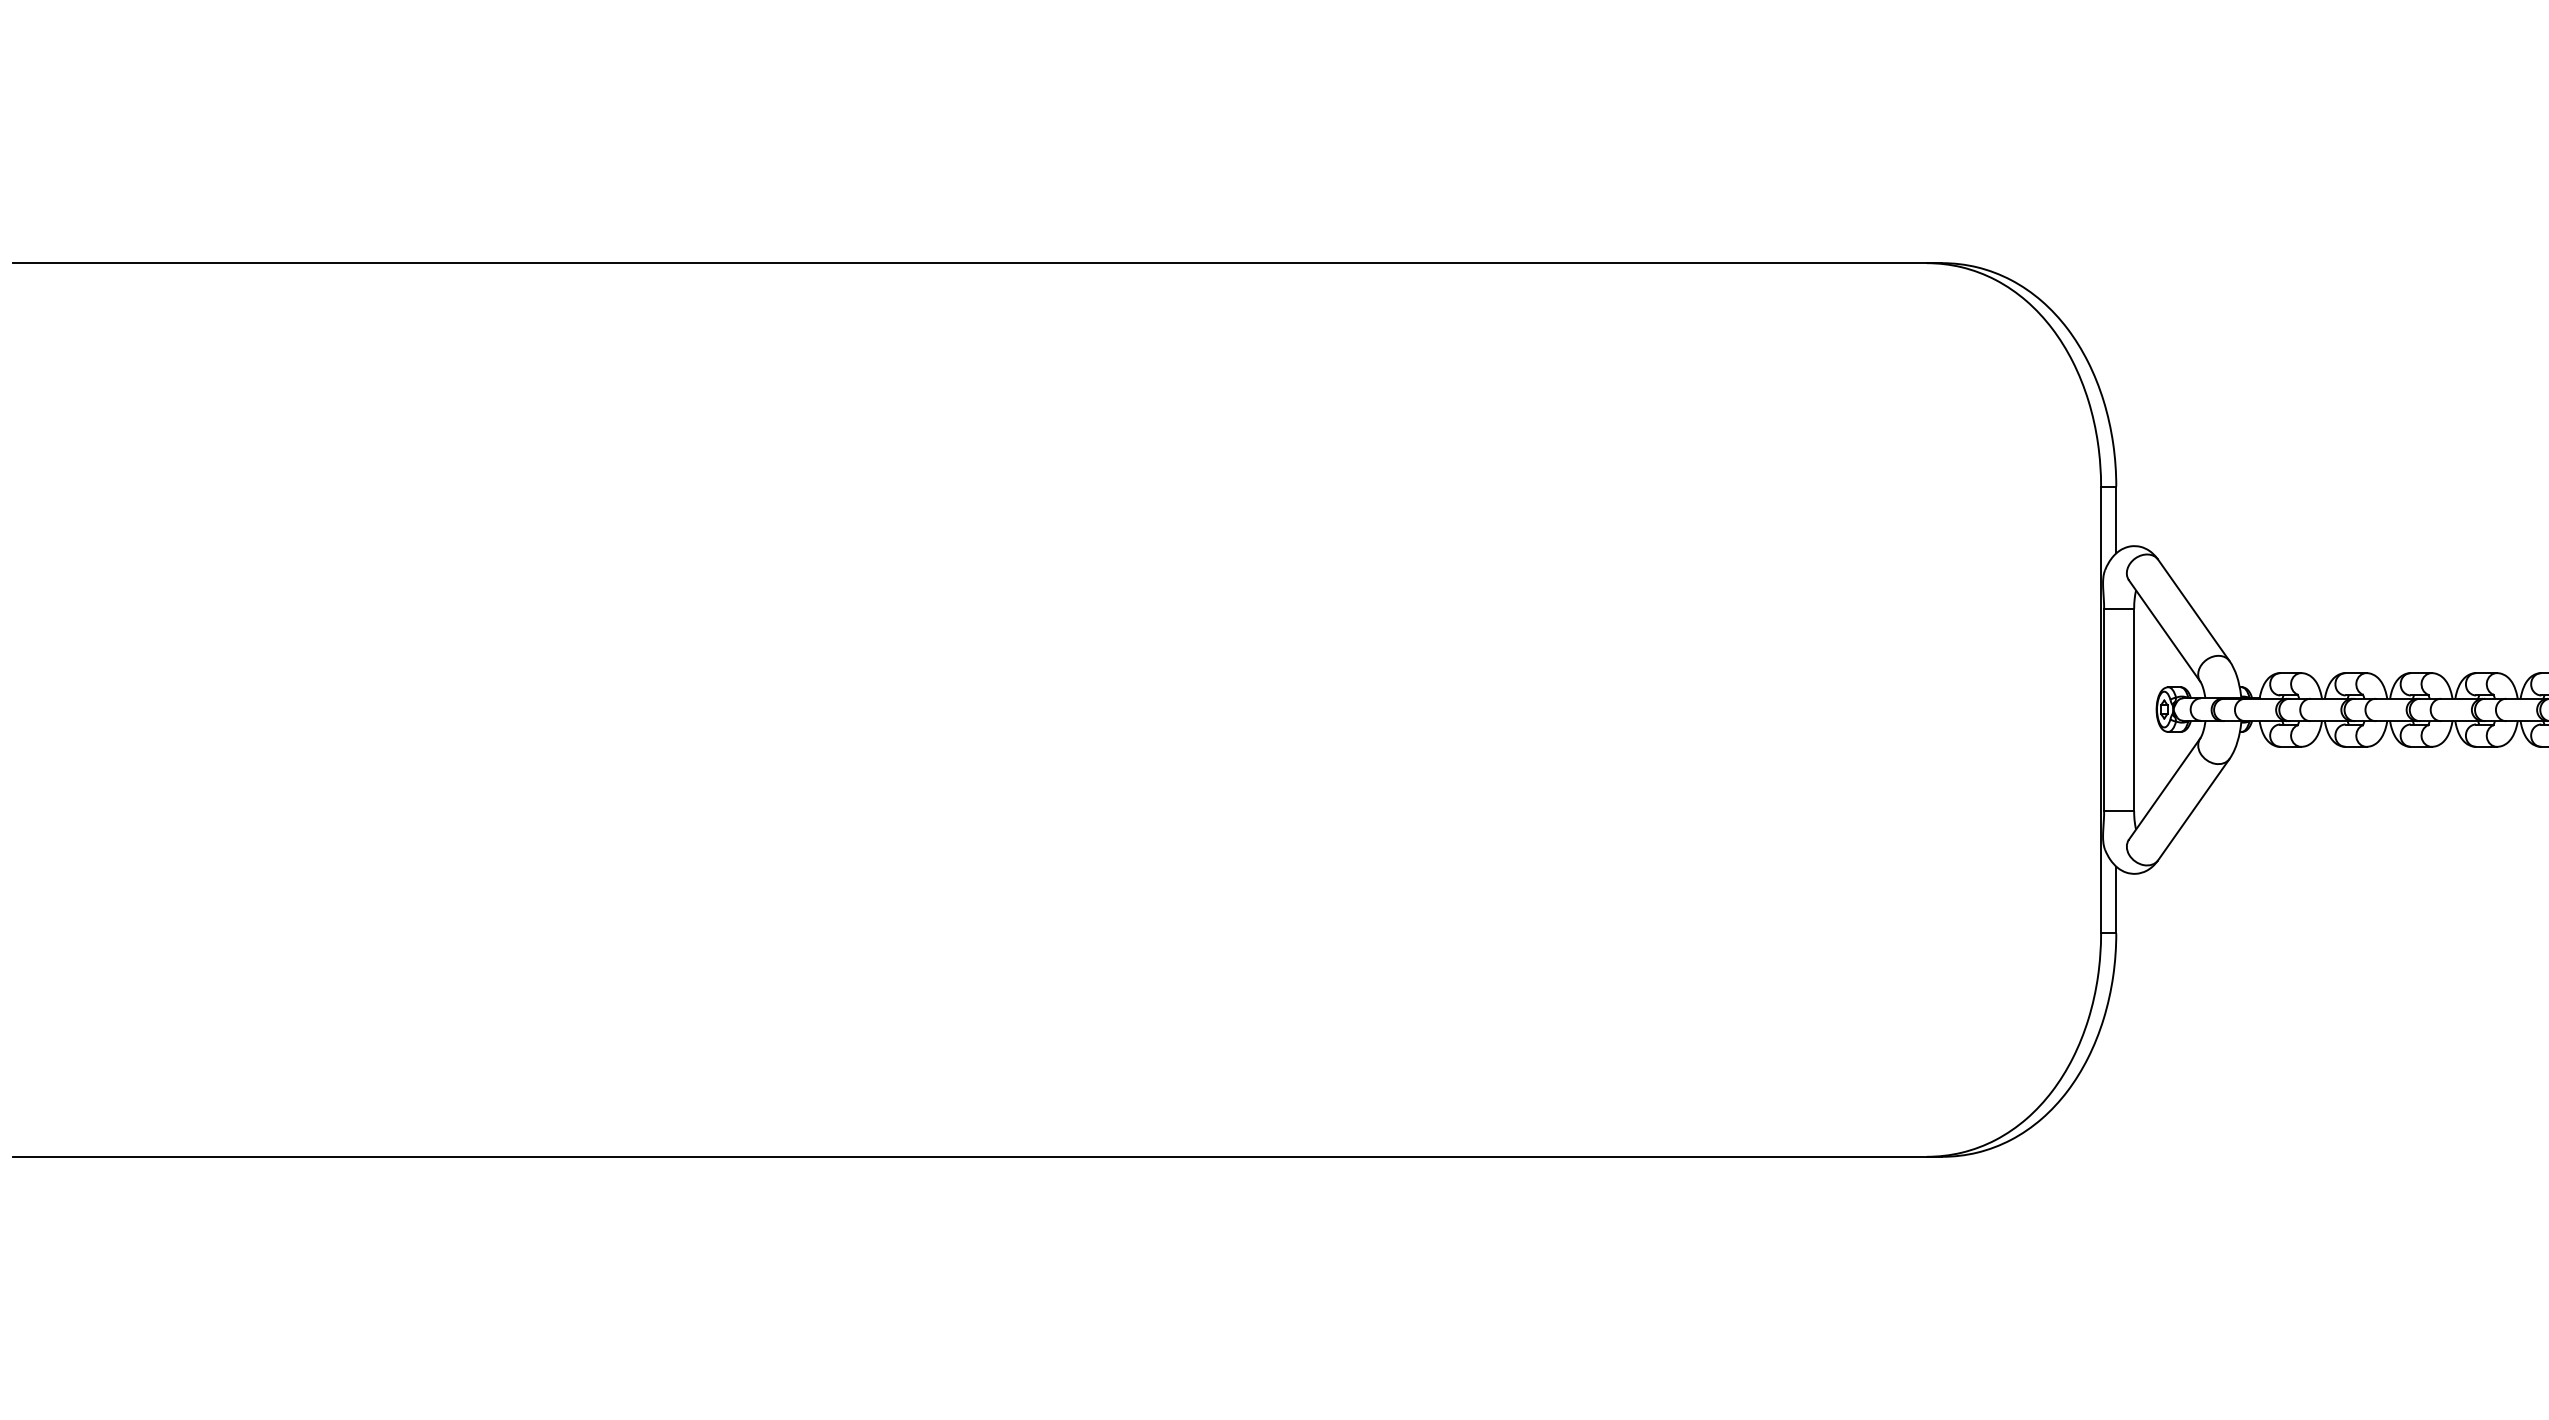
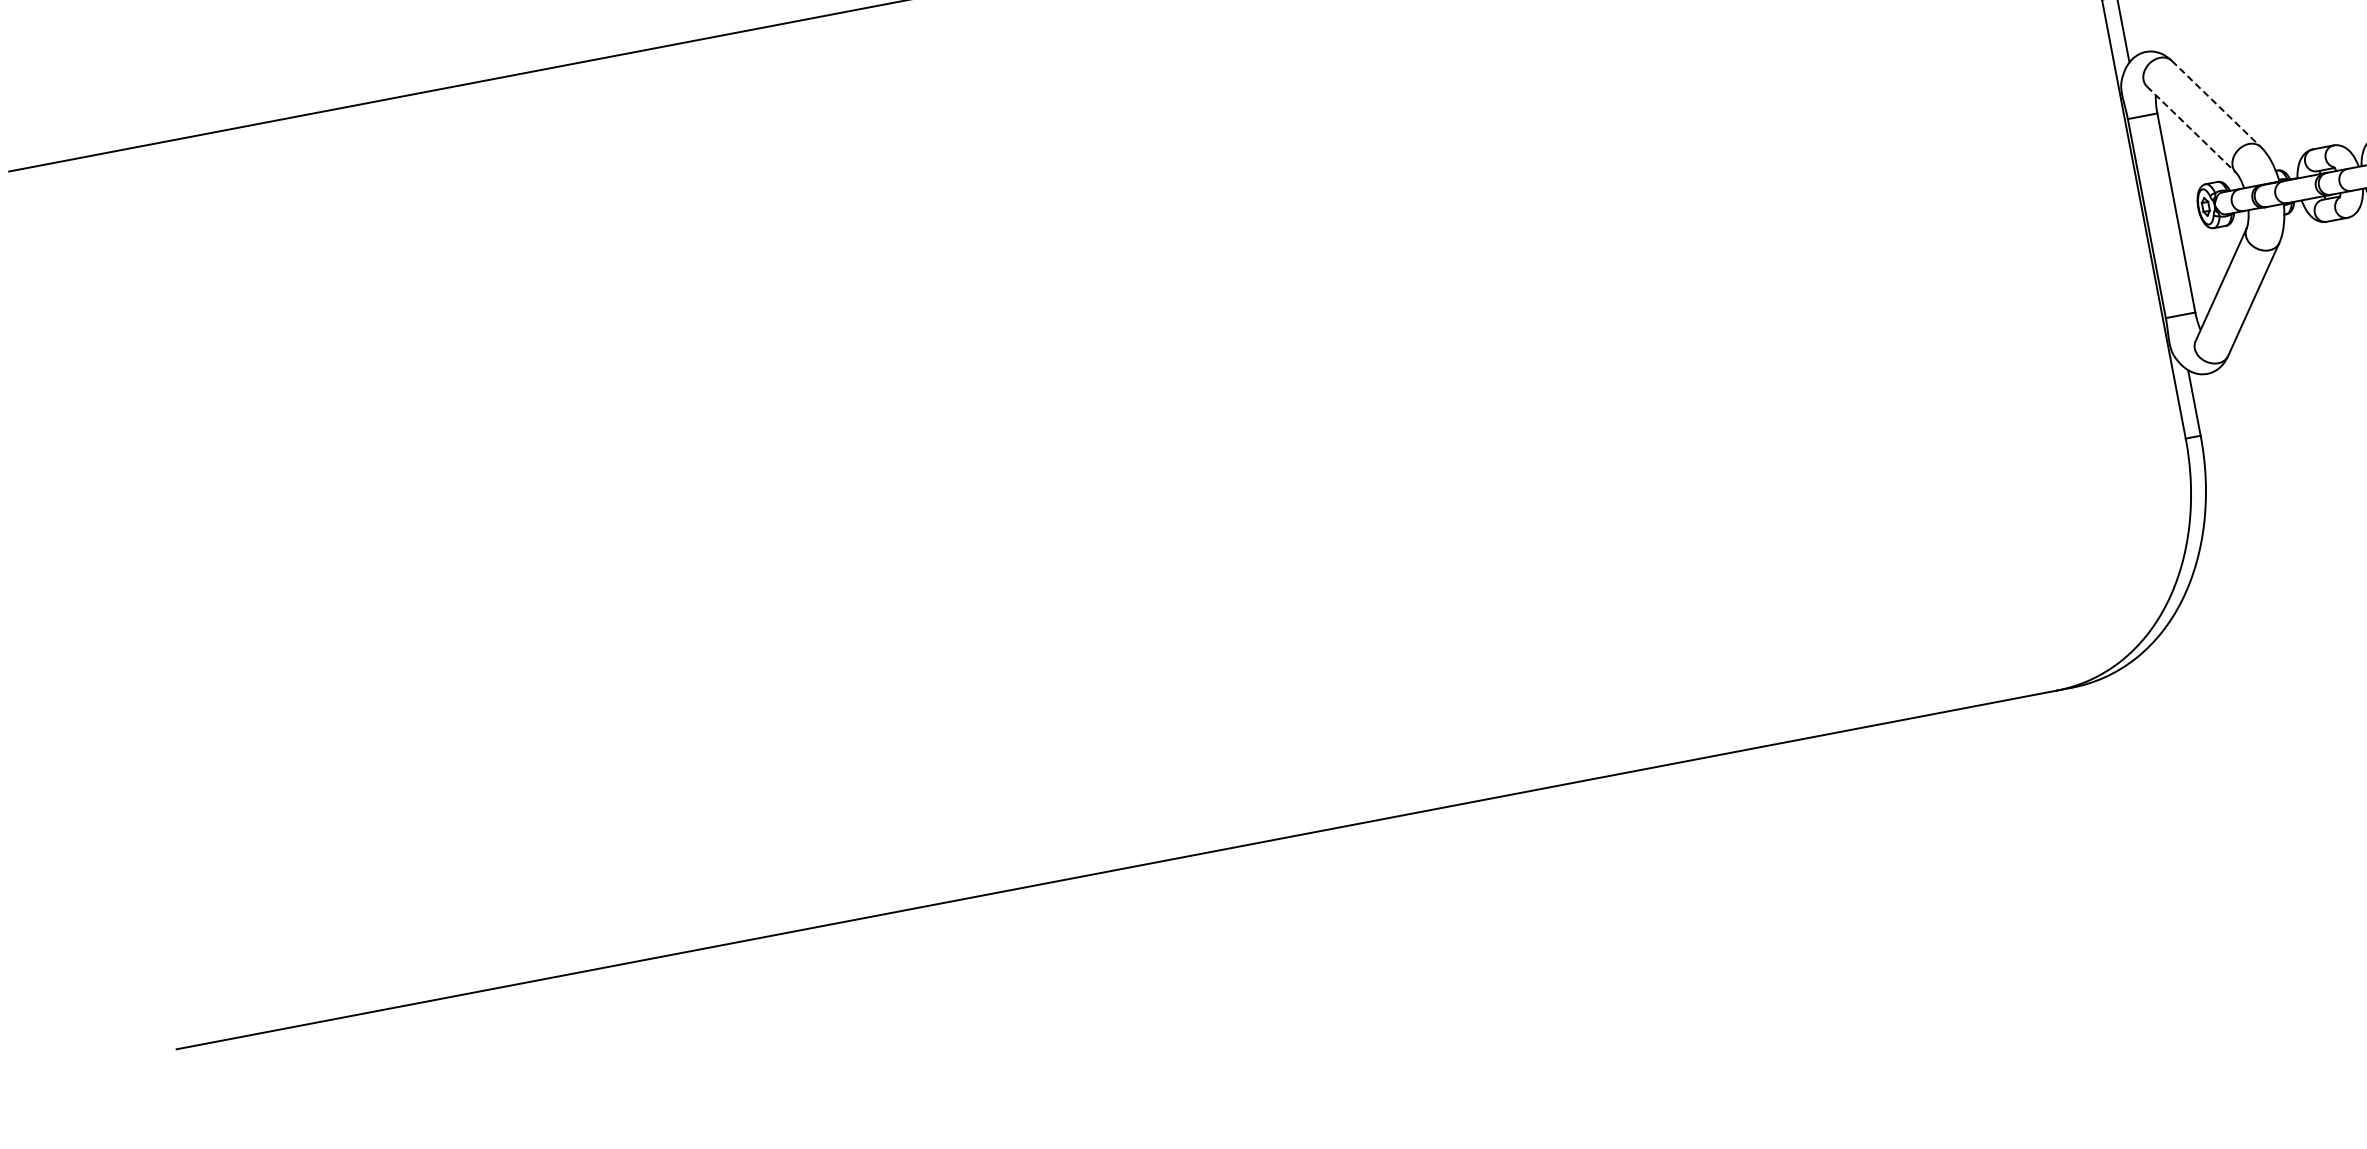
line: (2193, 610) -> (2216, 104), solid -> dashed
line: (2164, 630) -> (2191, 129), solid -> dashed

